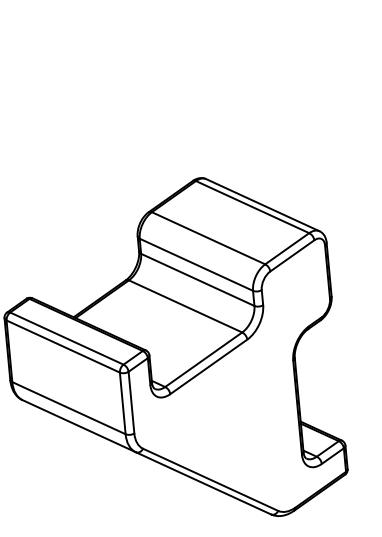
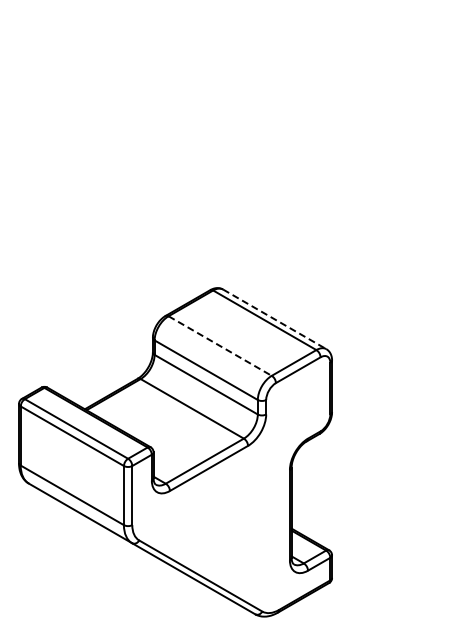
line: (262, 205) -> (274, 319), solid -> dashed
line: (208, 238) -> (220, 346), solid -> dashed

